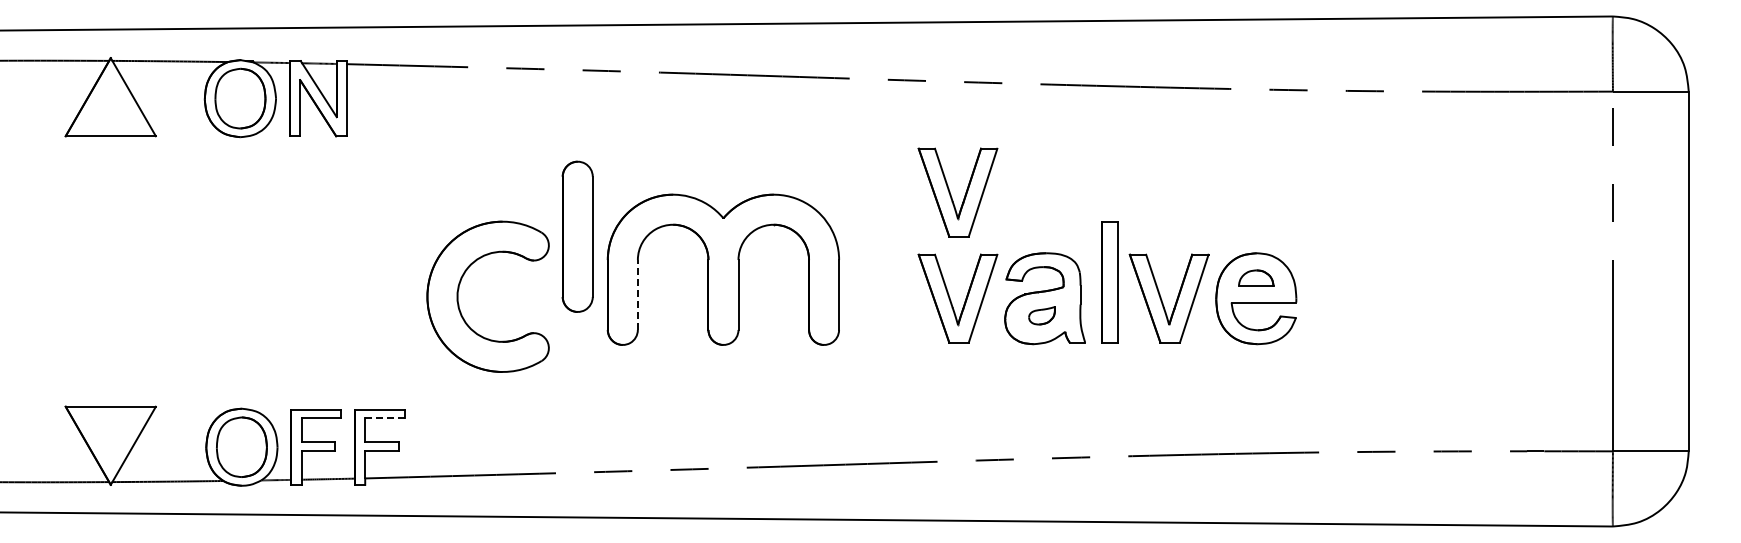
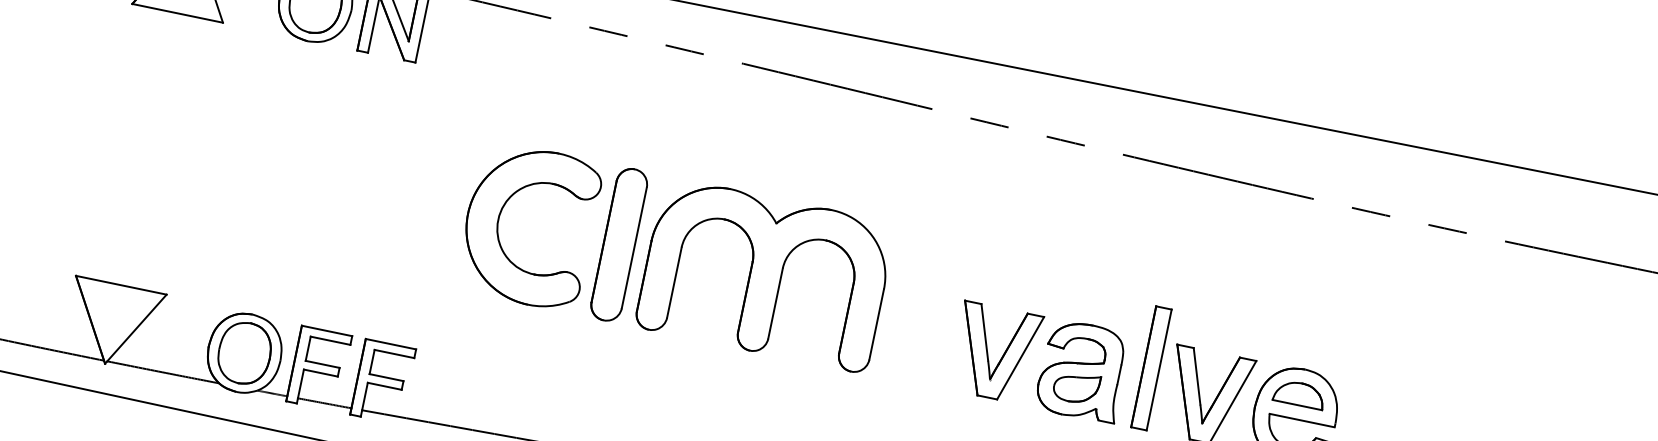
part: (951, 194) -> (1010, 246), removed
part: (577, 236) -> (619, 244), moved
part: (1255, 277) -> (1298, 393), size x1.43
part: (459, 289) -> (501, 212), moved
line: (637, 295) -> (673, 283), dashed -> solid
part: (1041, 315) -> (1075, 387), size x1.67
line: (384, 418) -> (394, 354), dashed -> solid

